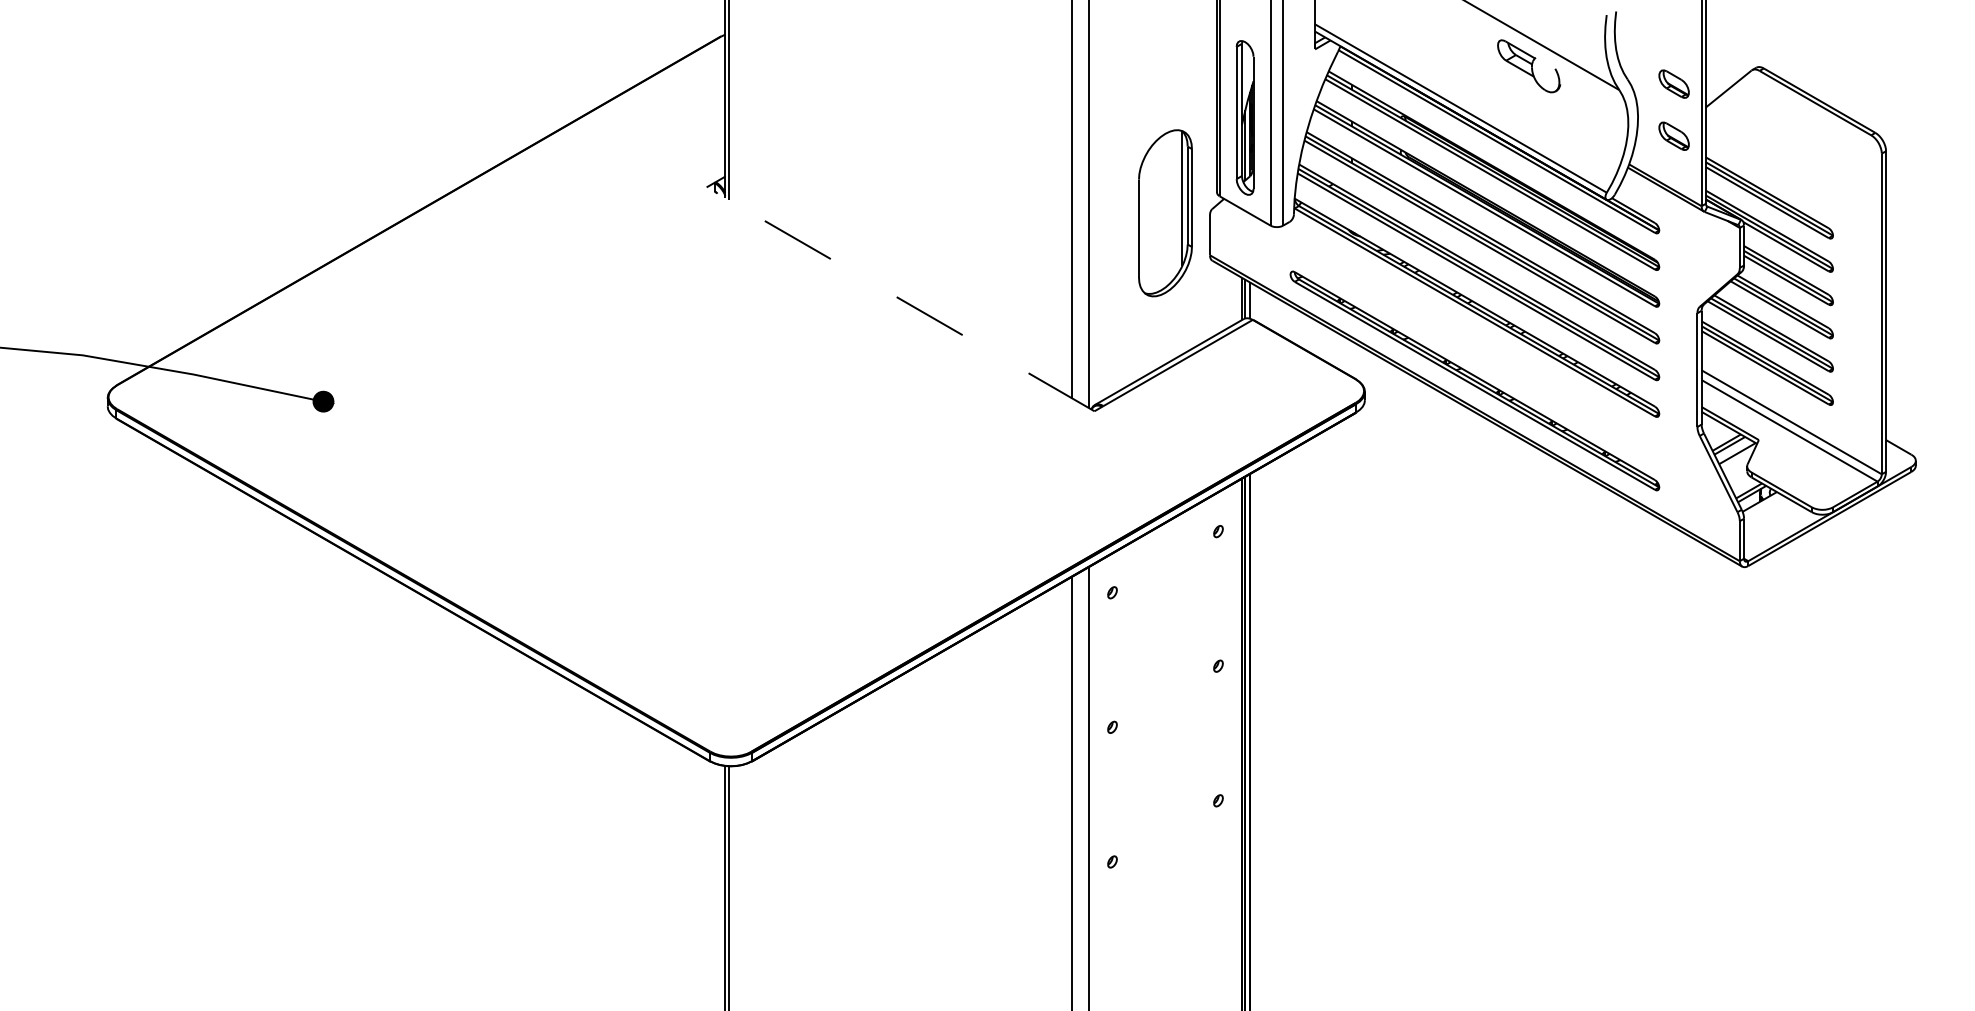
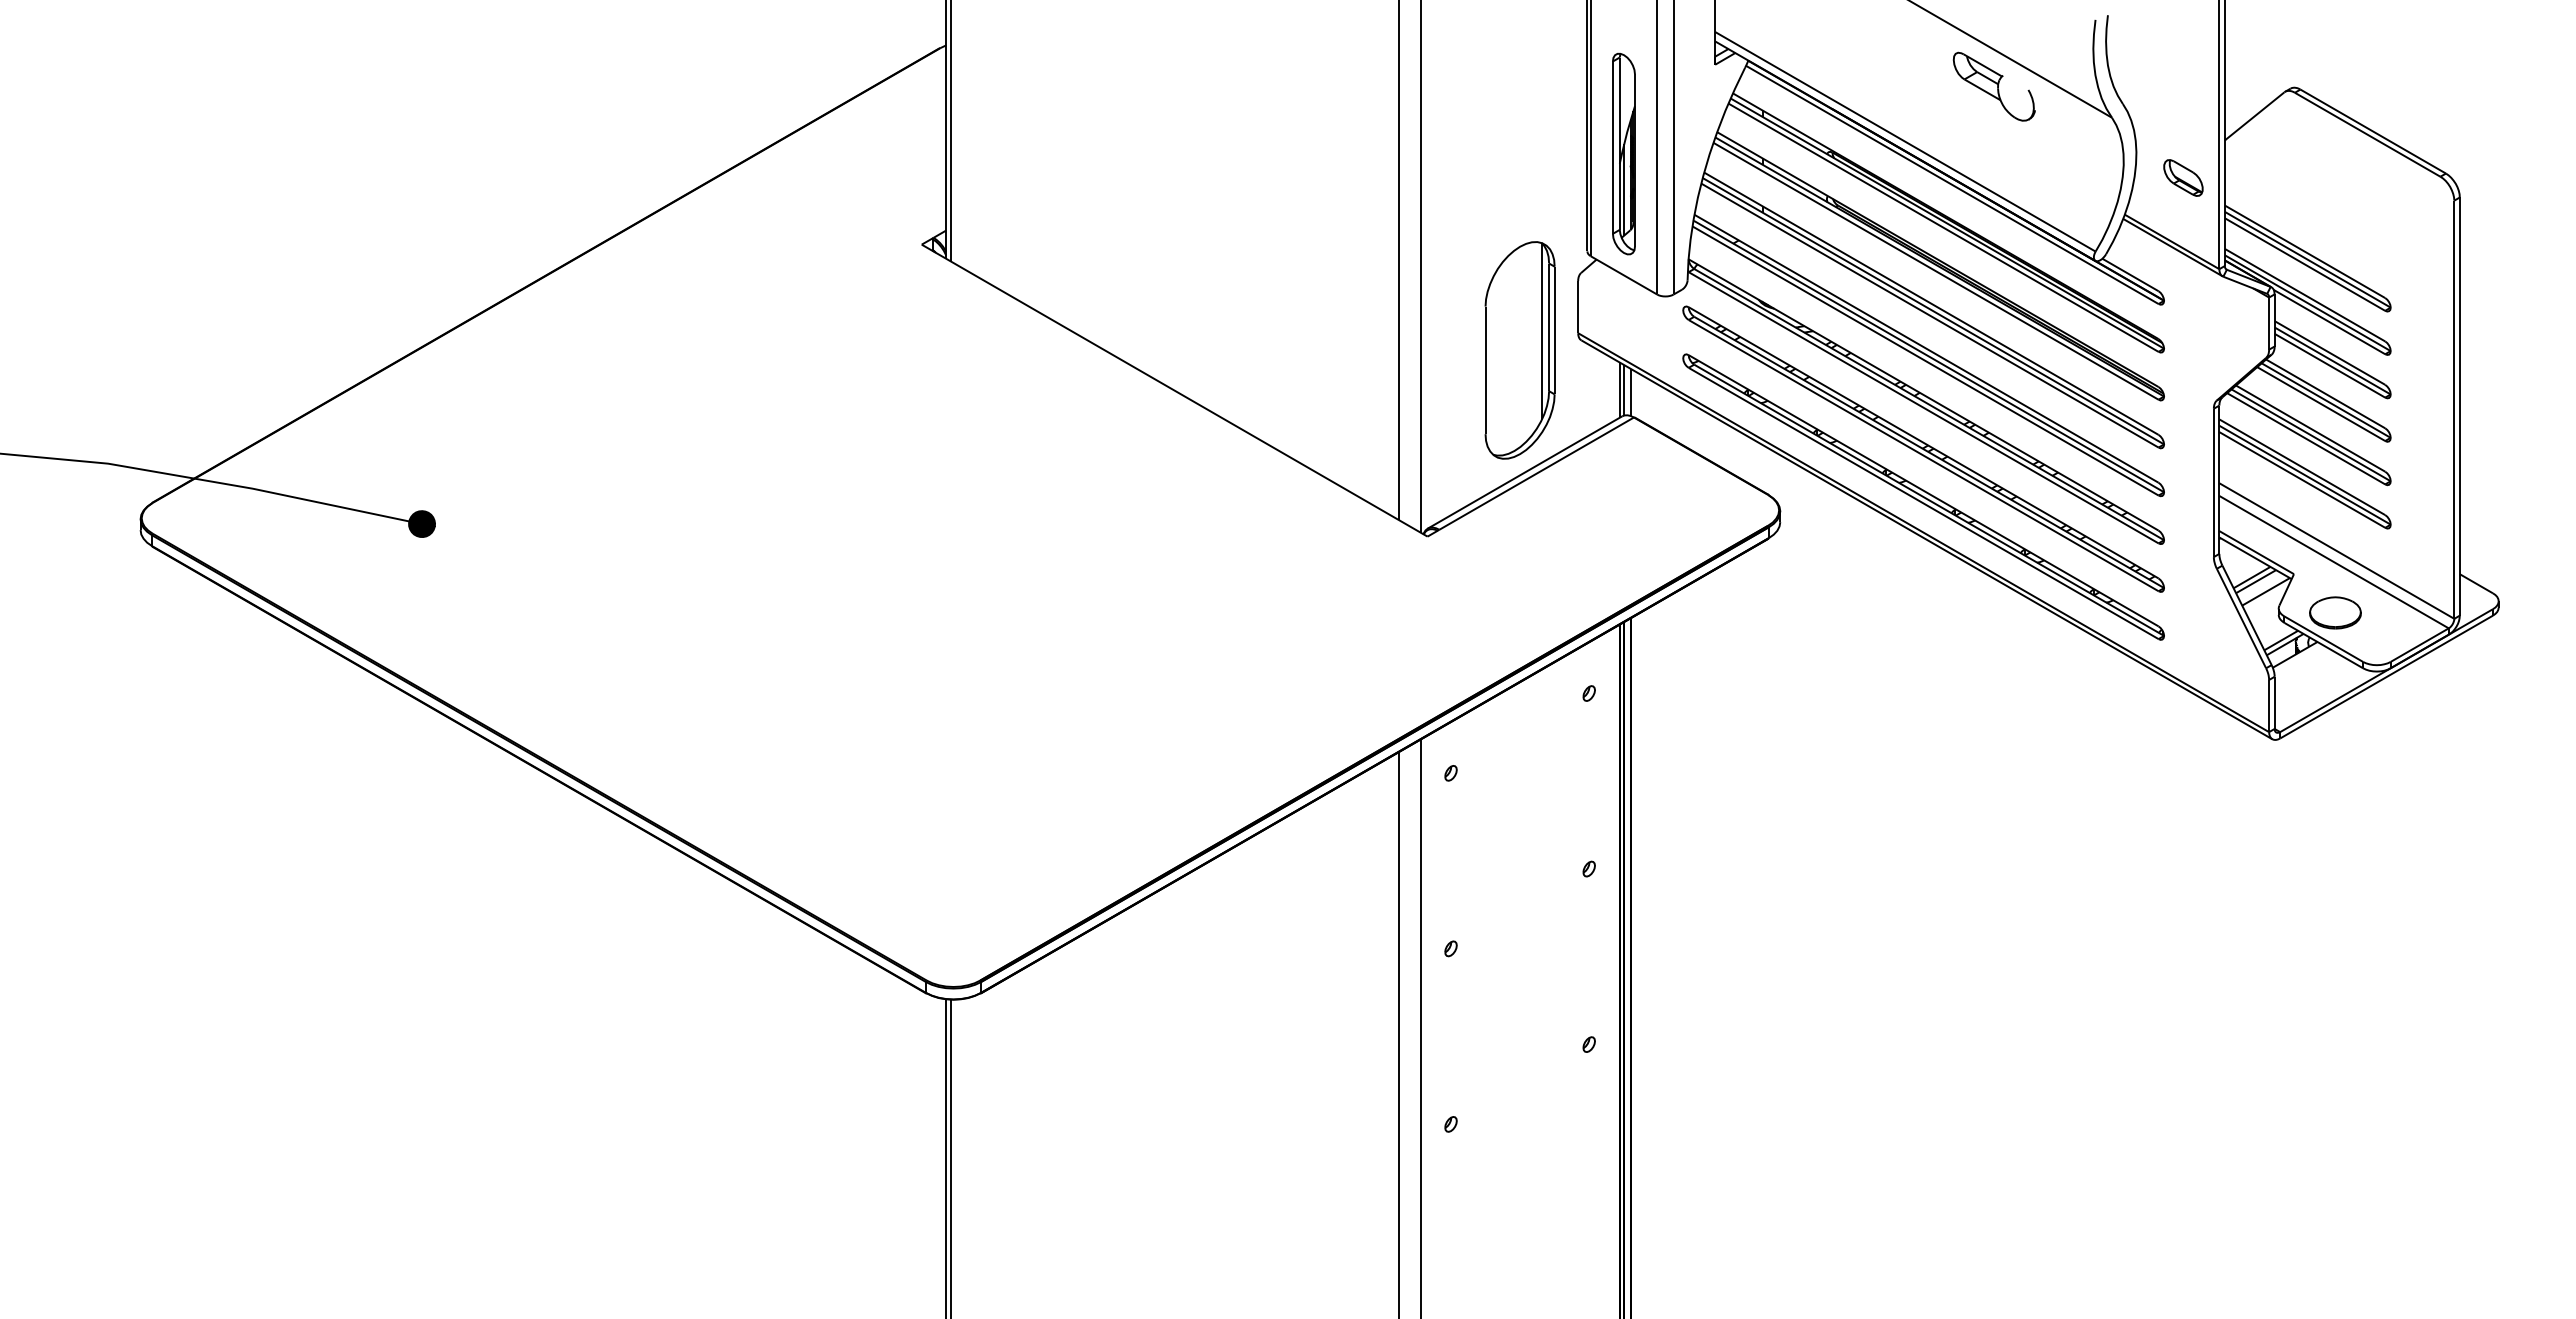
part: (1674, 83) -> (2183, 109), removed
part: (1165, 213) -> (1519, 350), moved
line: (900, 299) -> (1174, 390), dashed -> solid
part: (1474, 343) -> (1923, 448), added
part: (1790, 469) -> (2335, 612), added

